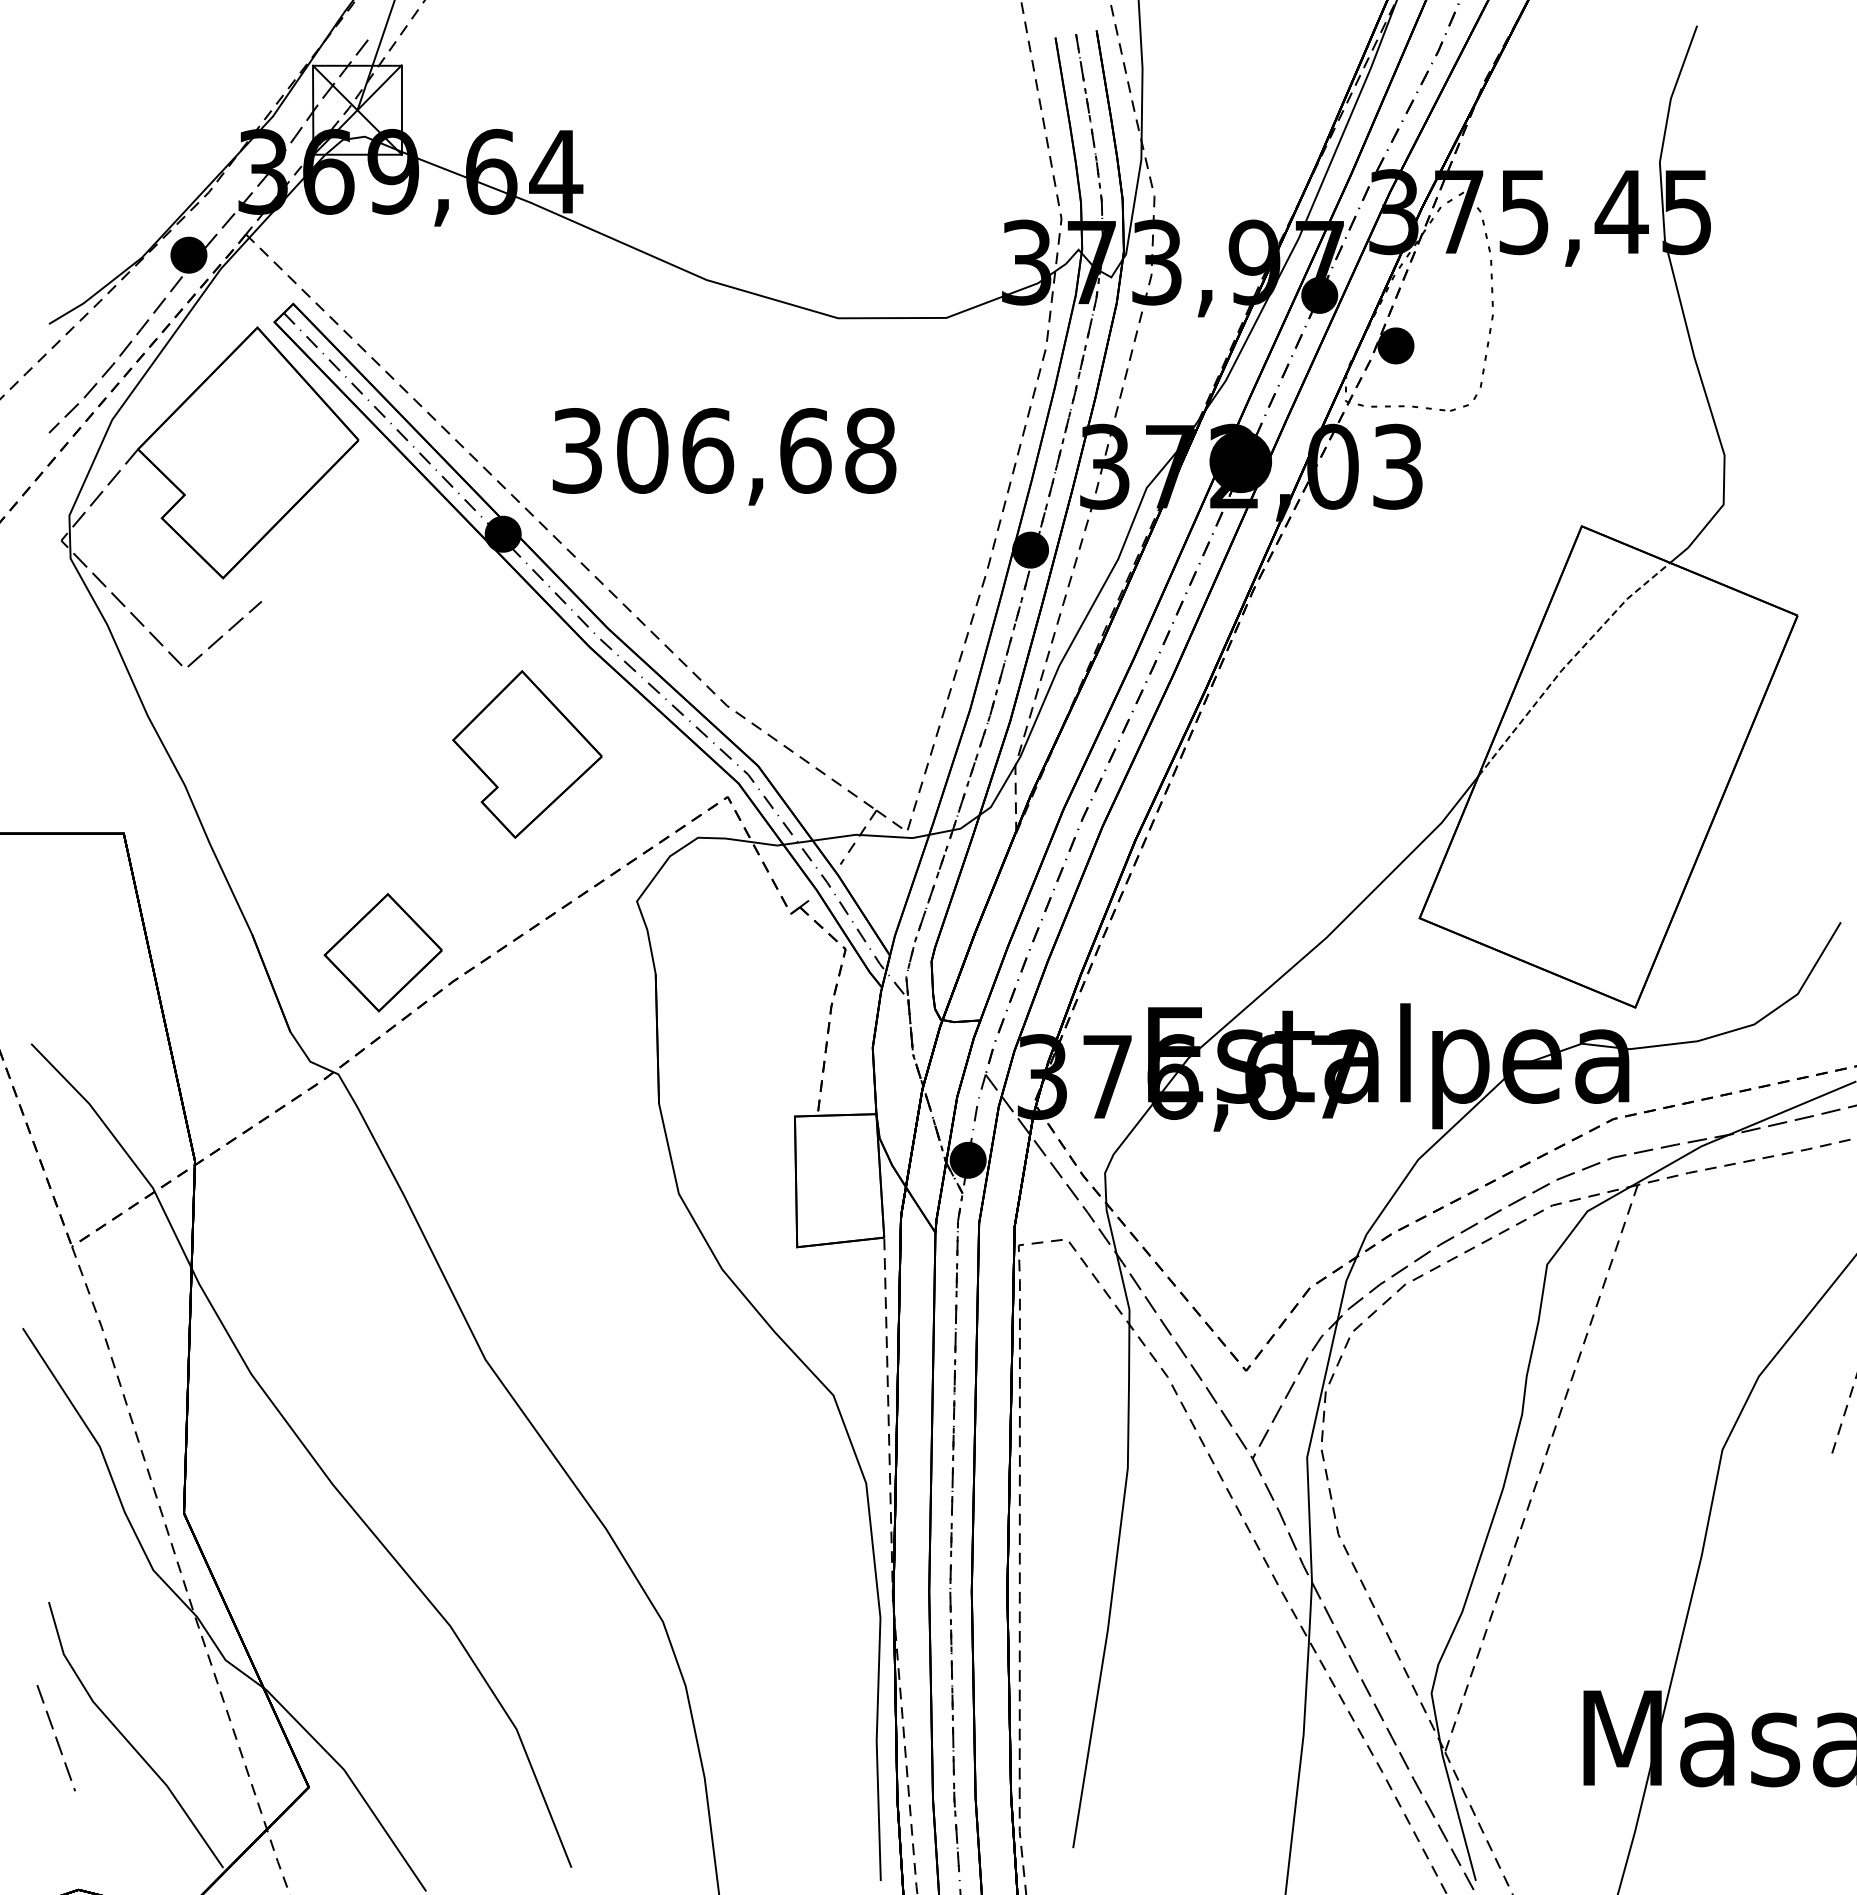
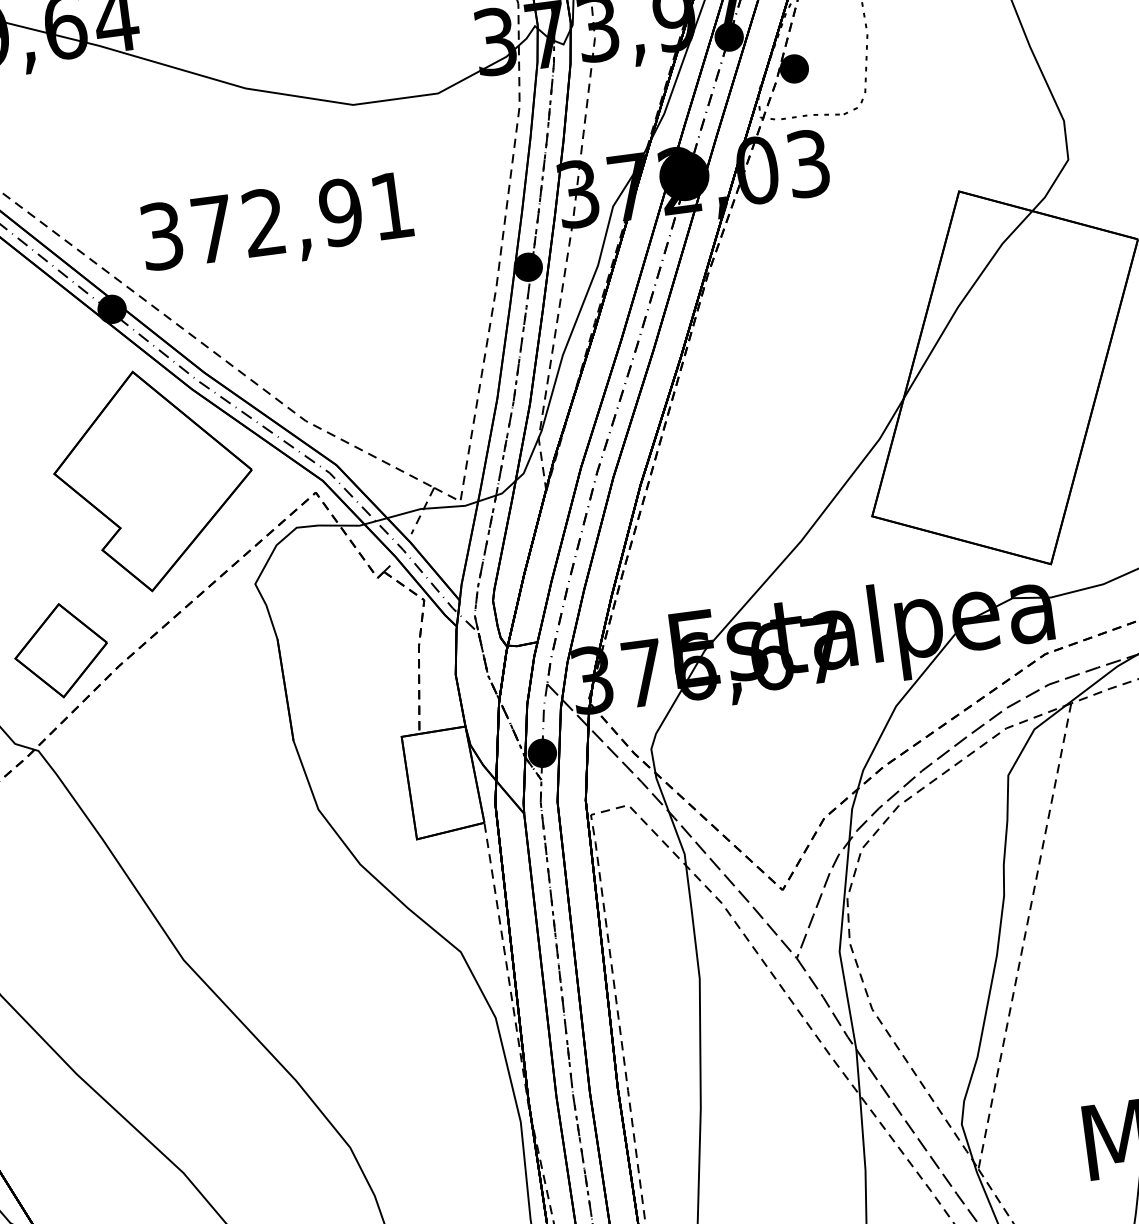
text: (756, 450) -> (302, 217), 306,68 -> 372,91
line: (1568, 663) -> (962, 300), dashed -> solid
part: (527, 754) -> (154, 479), size x1.67

